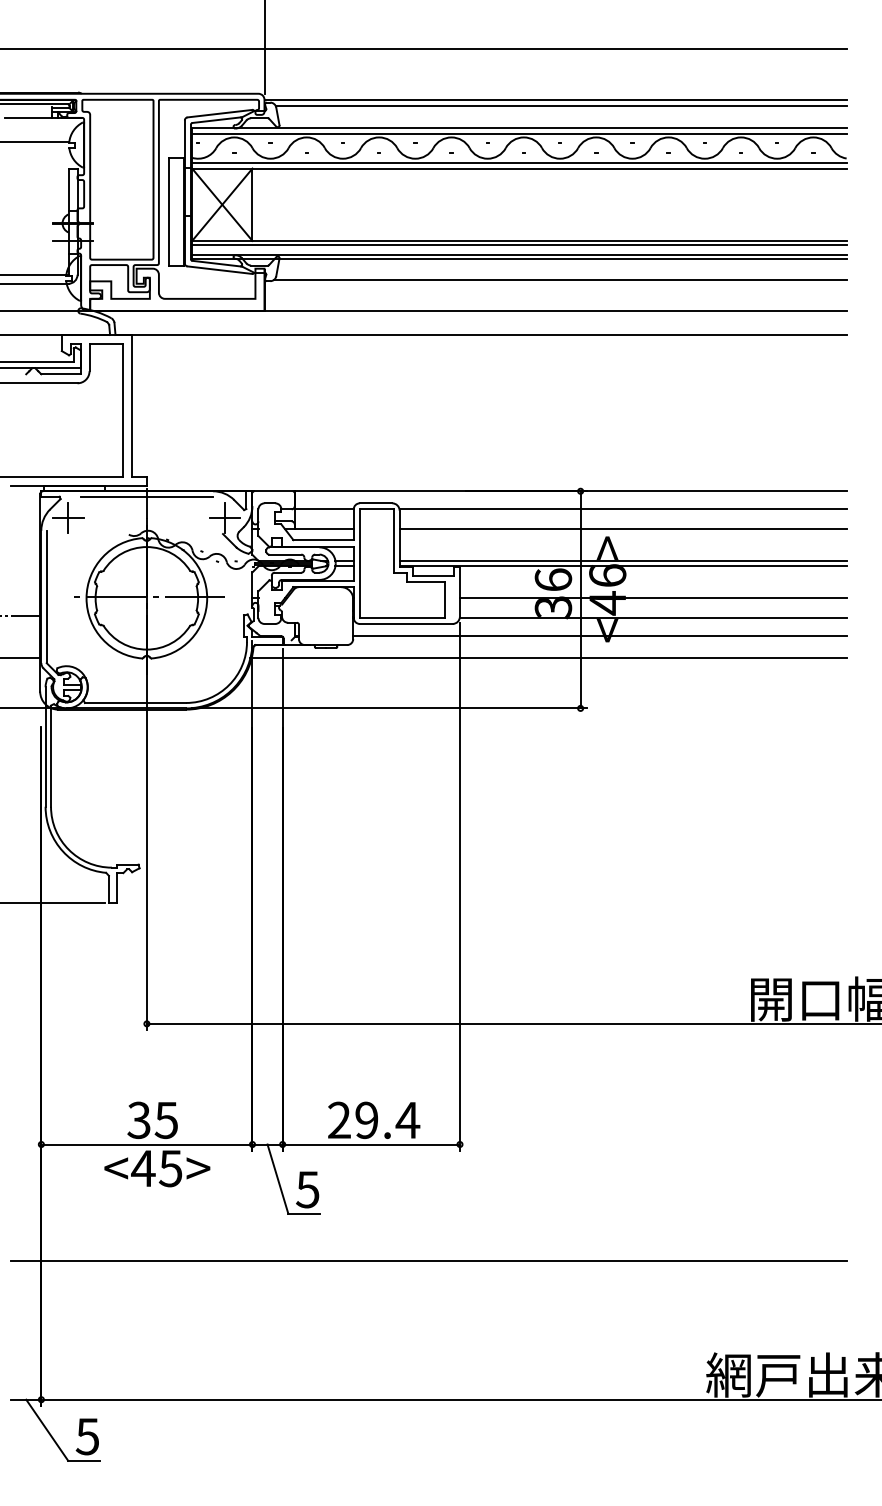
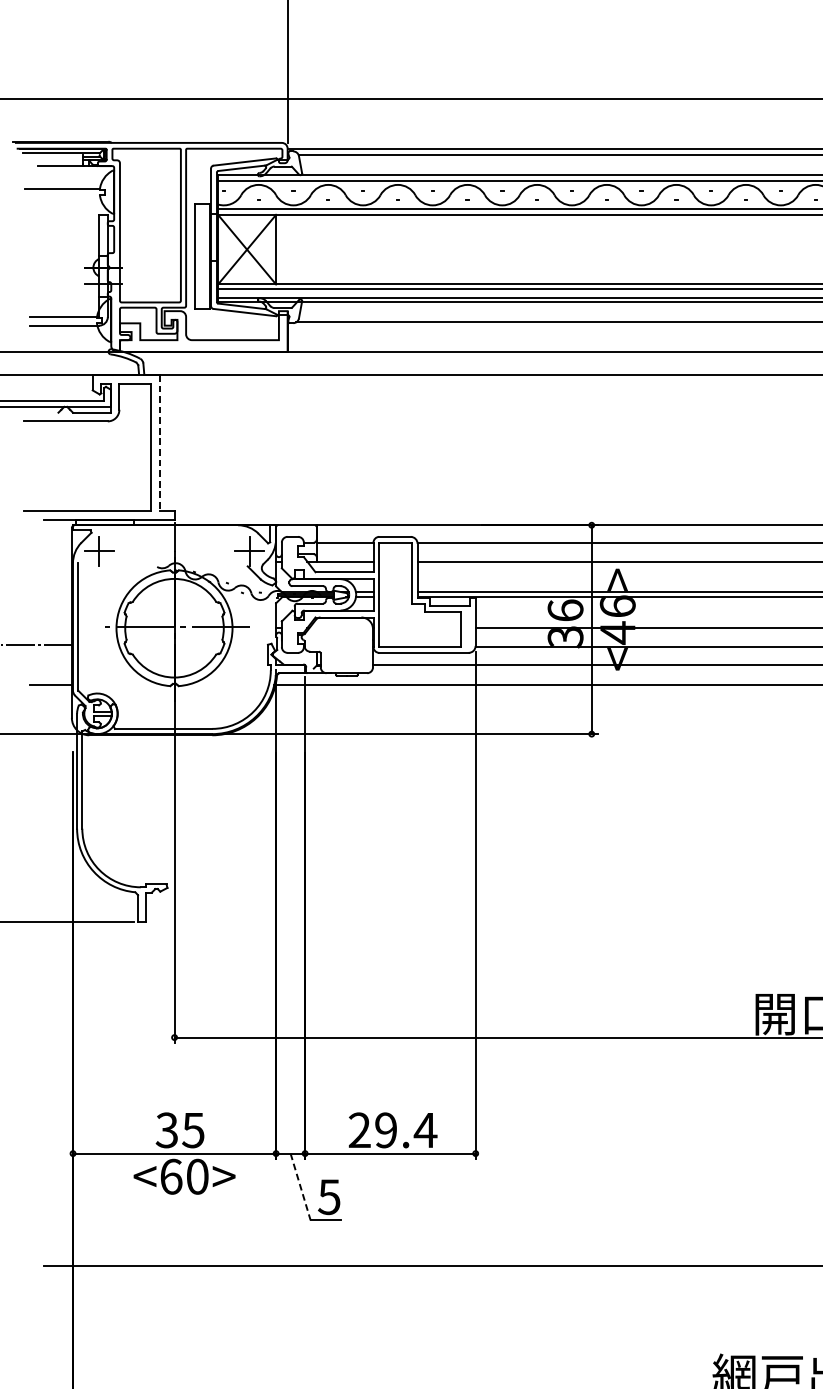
line: (131, 405) -> (159, 442), solid -> dashed
line: (146, 496) -> (174, 530), removed
text: (156, 1168) -> (183, 1176), <45> -> <60>
line: (278, 1179) -> (301, 1187), solid -> dashed

